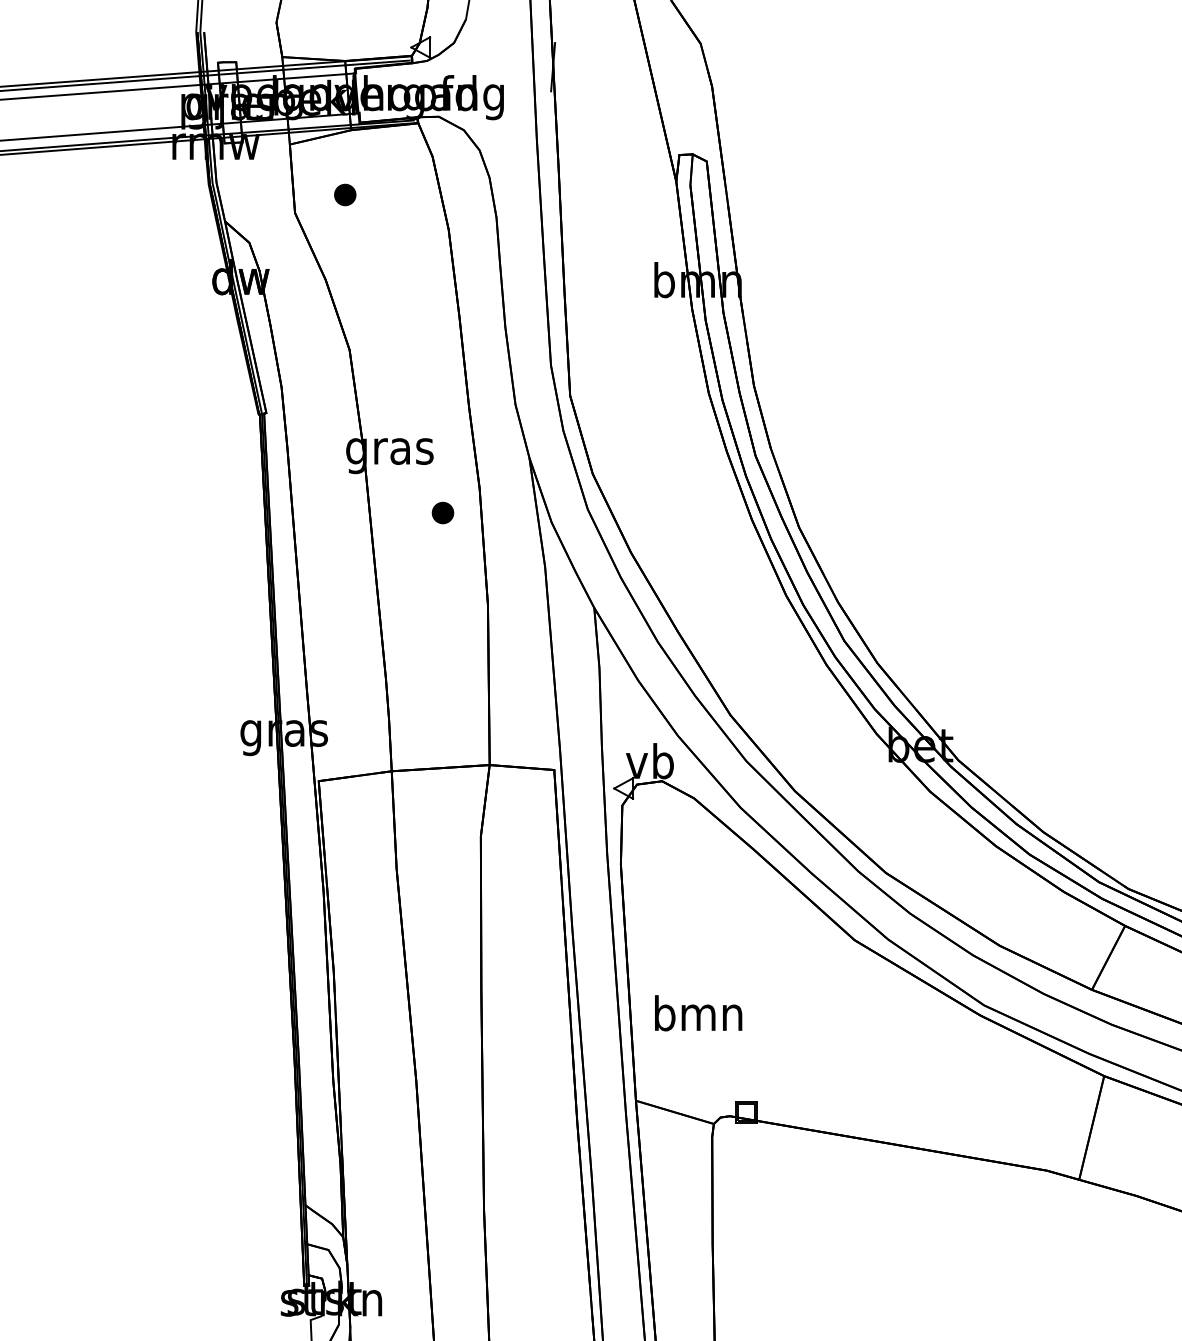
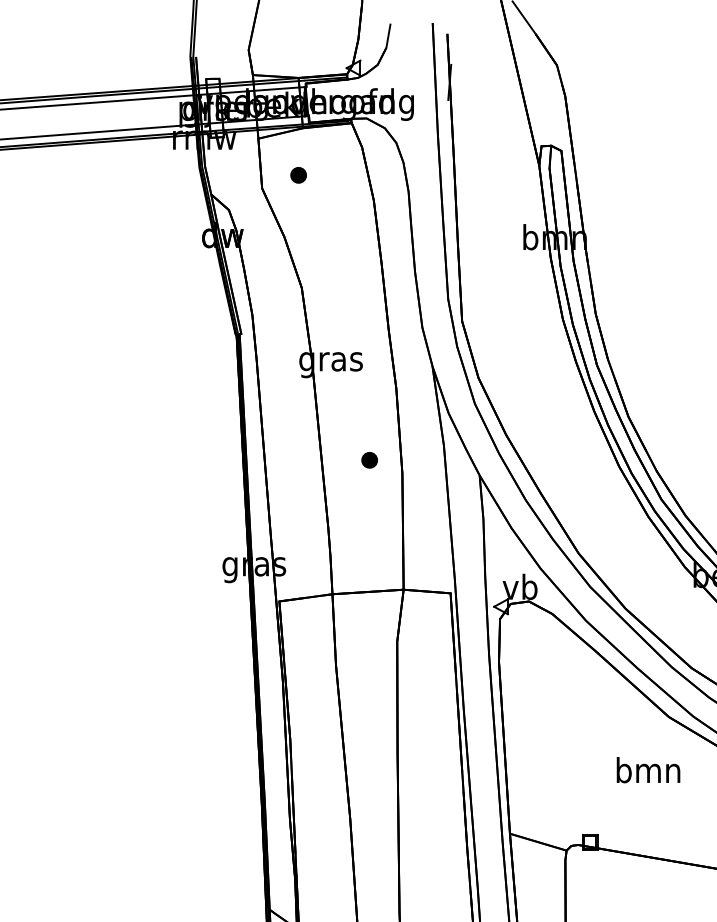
part: (442, 512) -> (369, 459), moved
text: (698, 1013) -> (648, 770), moved

